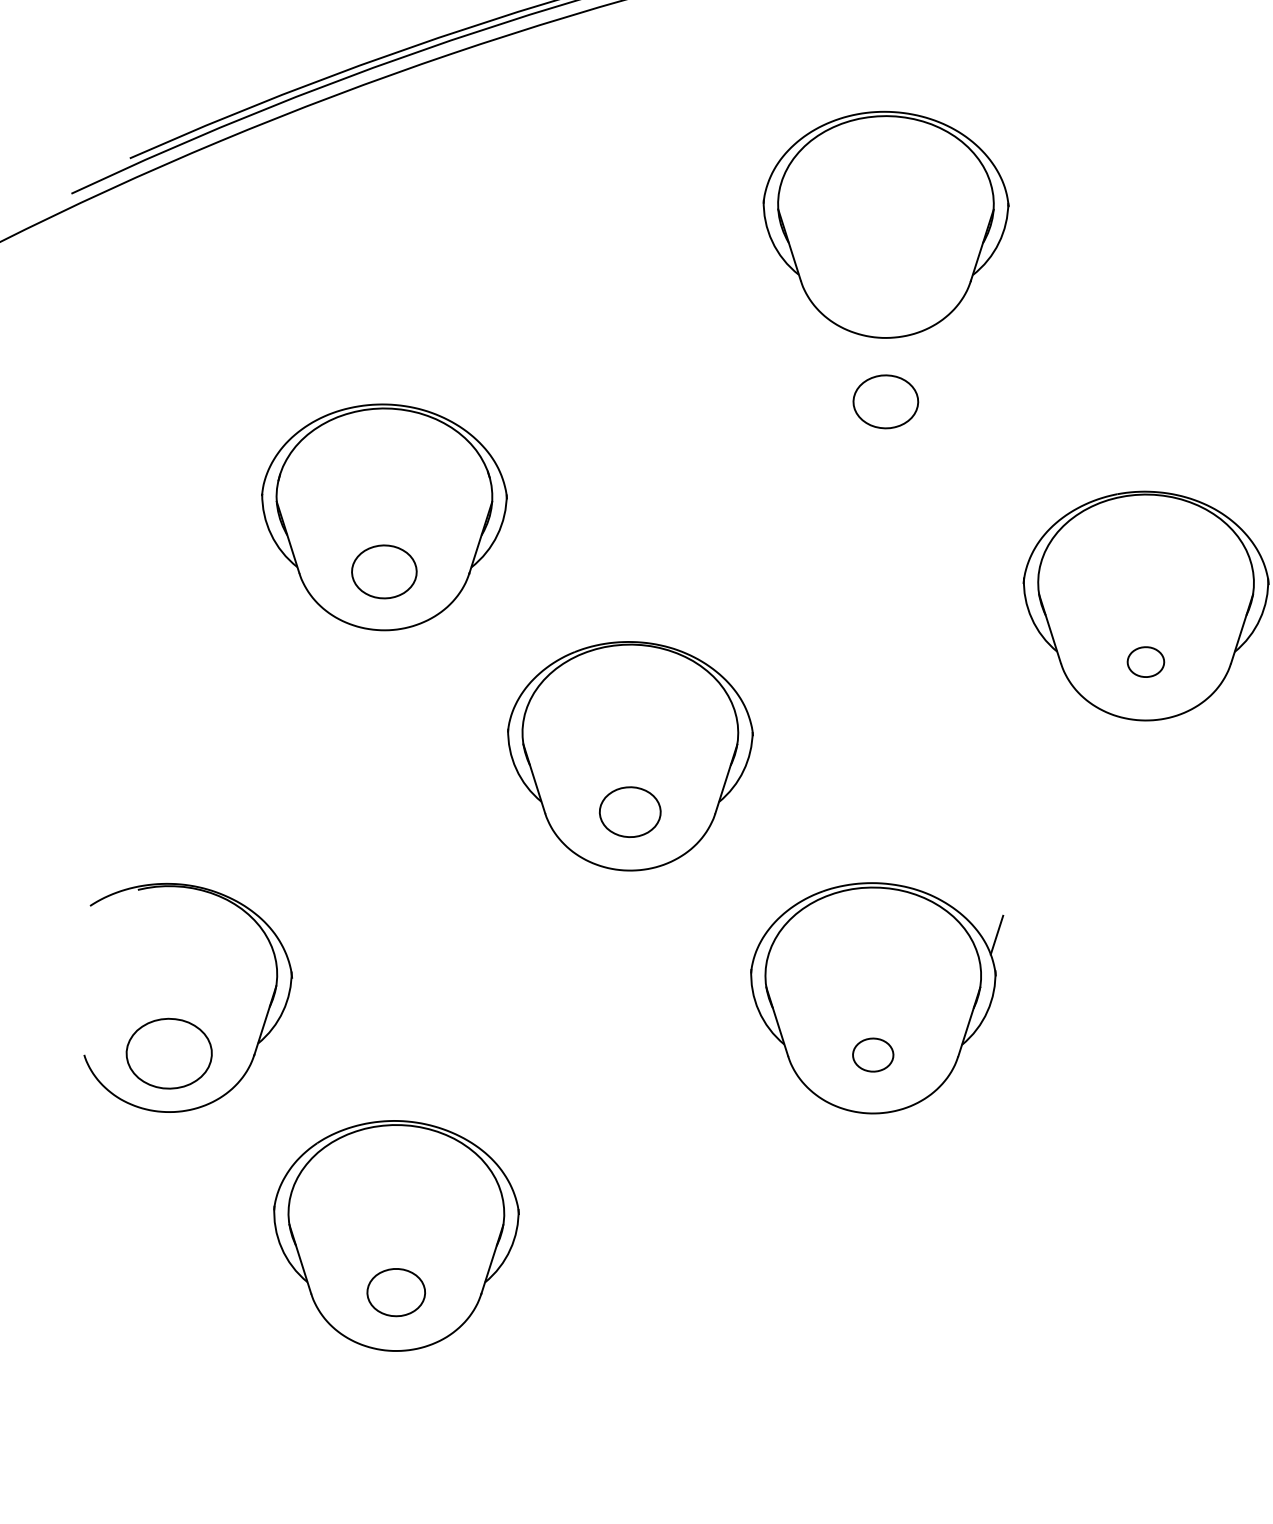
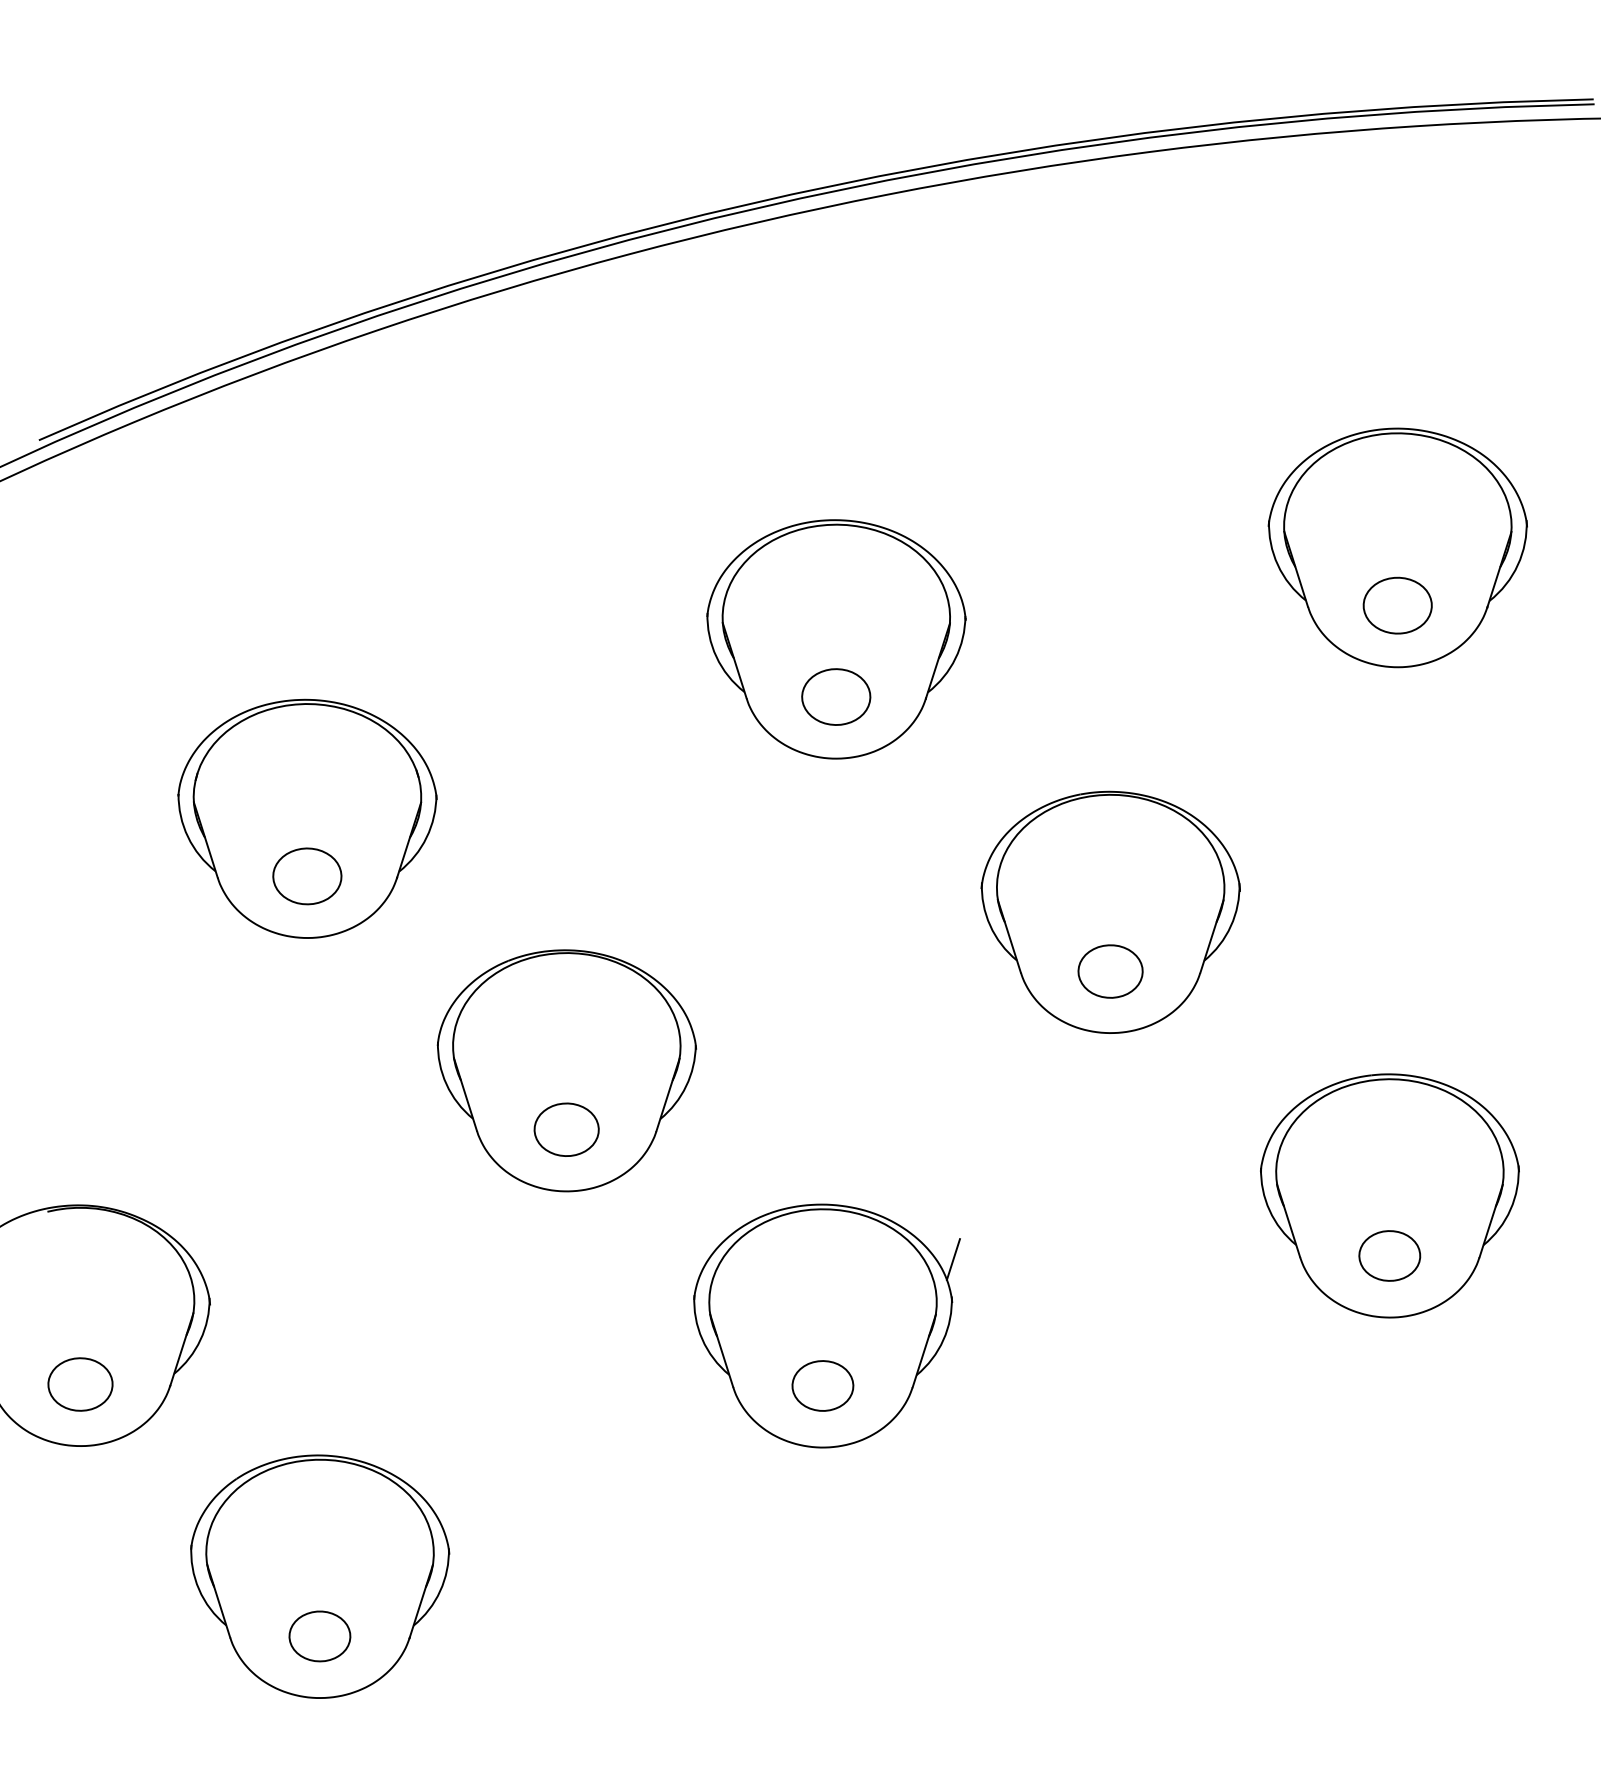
part: (886, 224) -> (836, 639), moved
part: (1145, 662) -> (1110, 971), size x1.67
part: (169, 1053) -> (80, 1384), size x0.71
part: (872, 1054) -> (822, 1385), size x1.43

